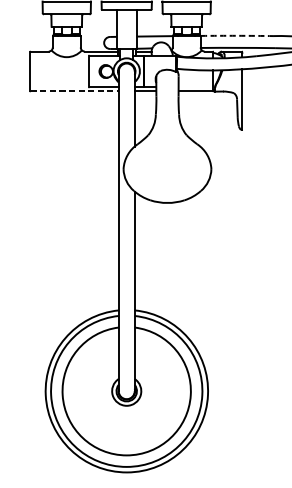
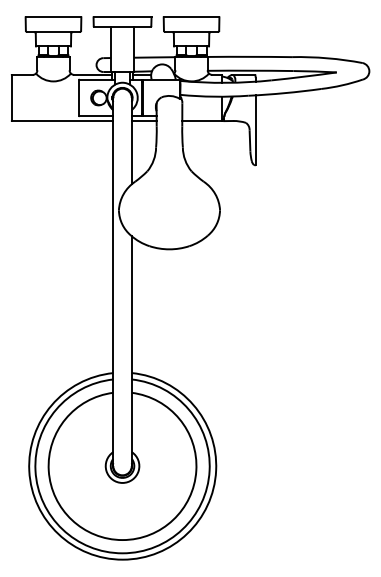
arc: (236, 35) -> (249, 56), dashed -> solid
line: (74, 91) -> (62, 120), dashed -> solid

